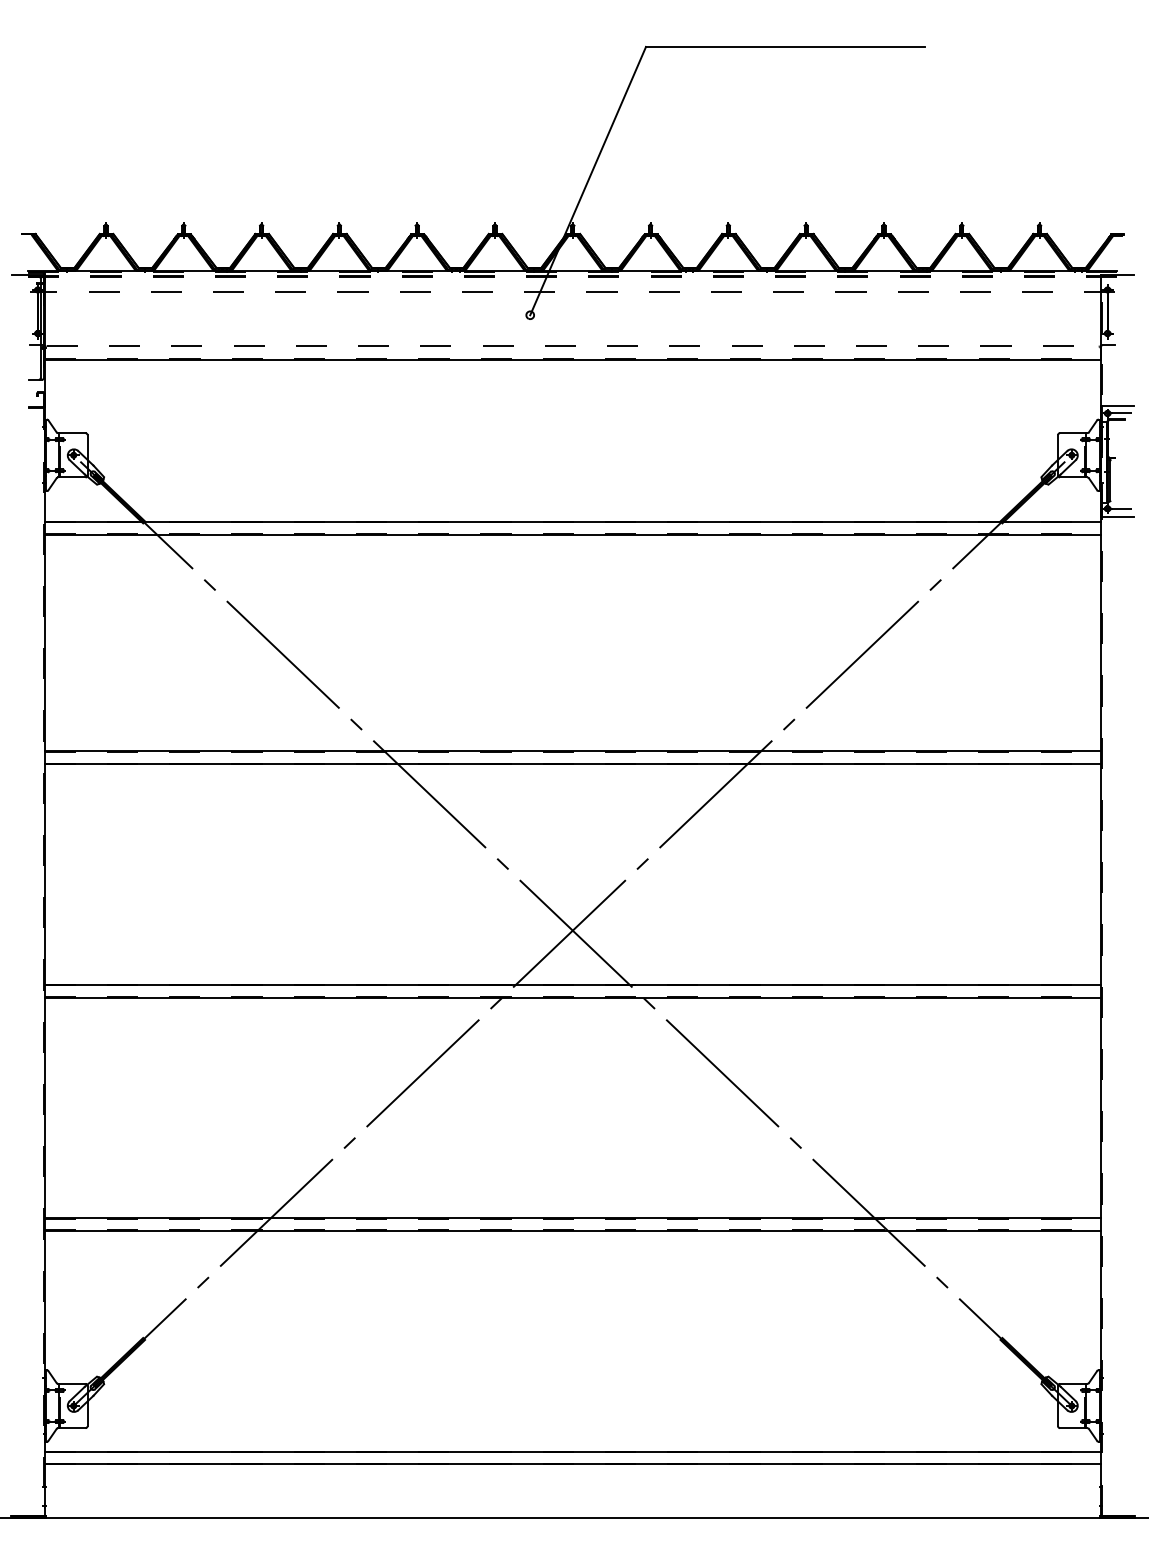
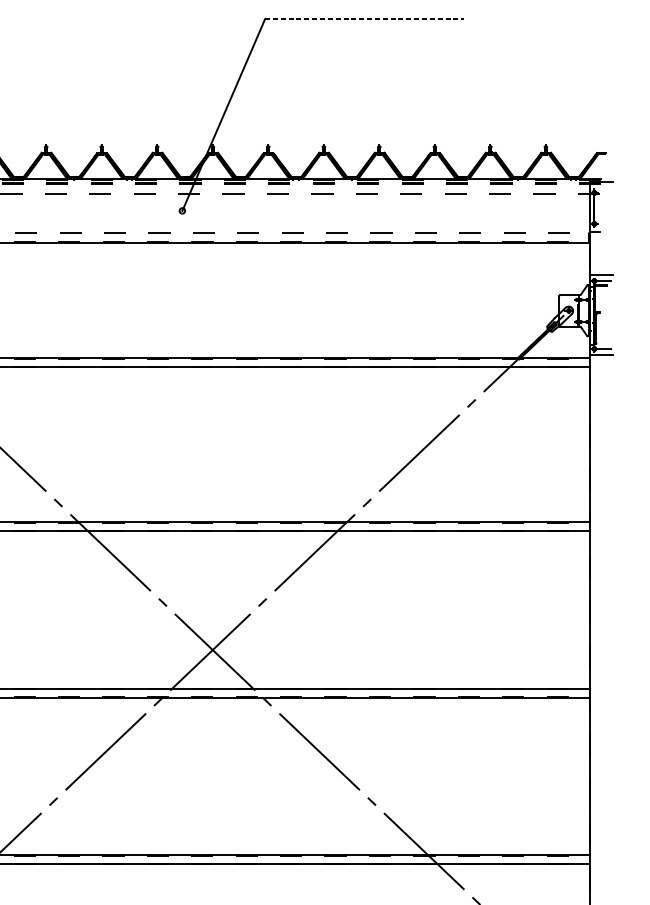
line: (785, 46) -> (364, 19), solid -> dashed

